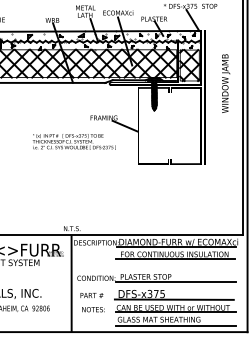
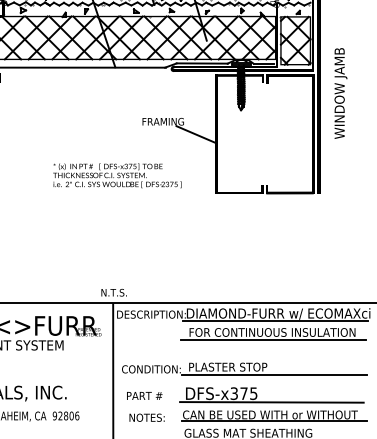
text: (226, 83) -> (341, 93), moved
text: (73, 141) -> (116, 175), moved

